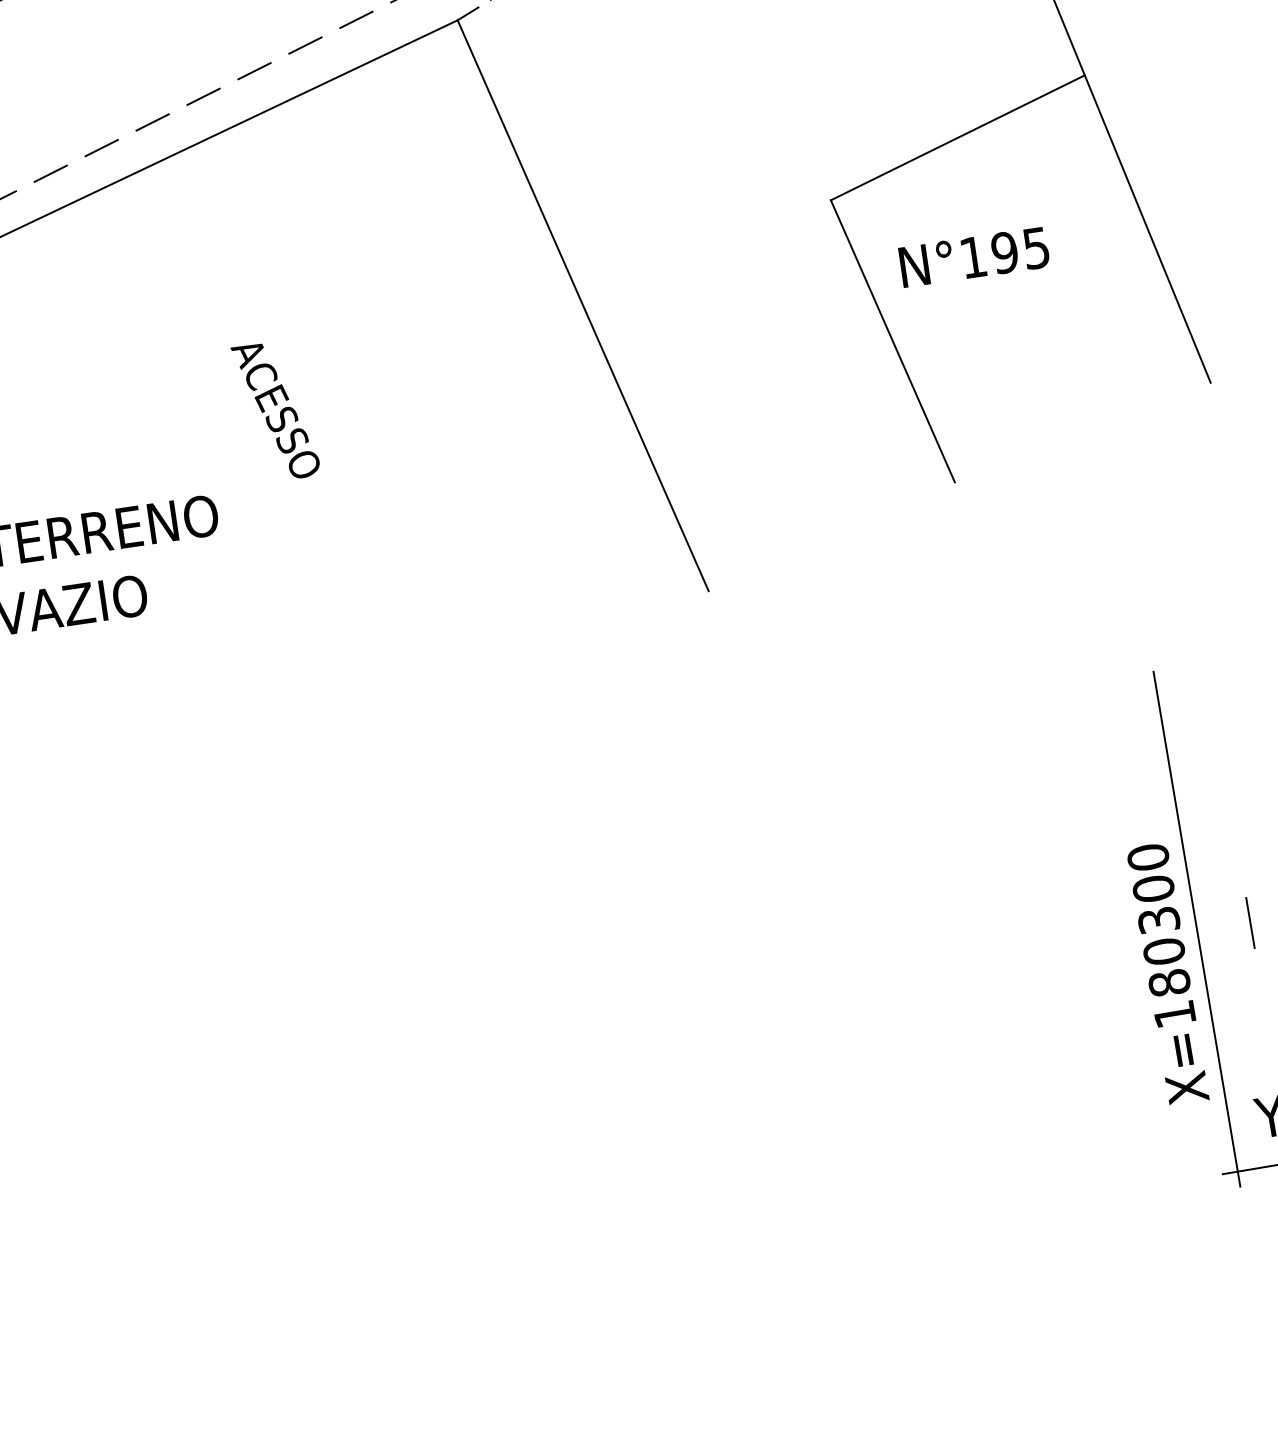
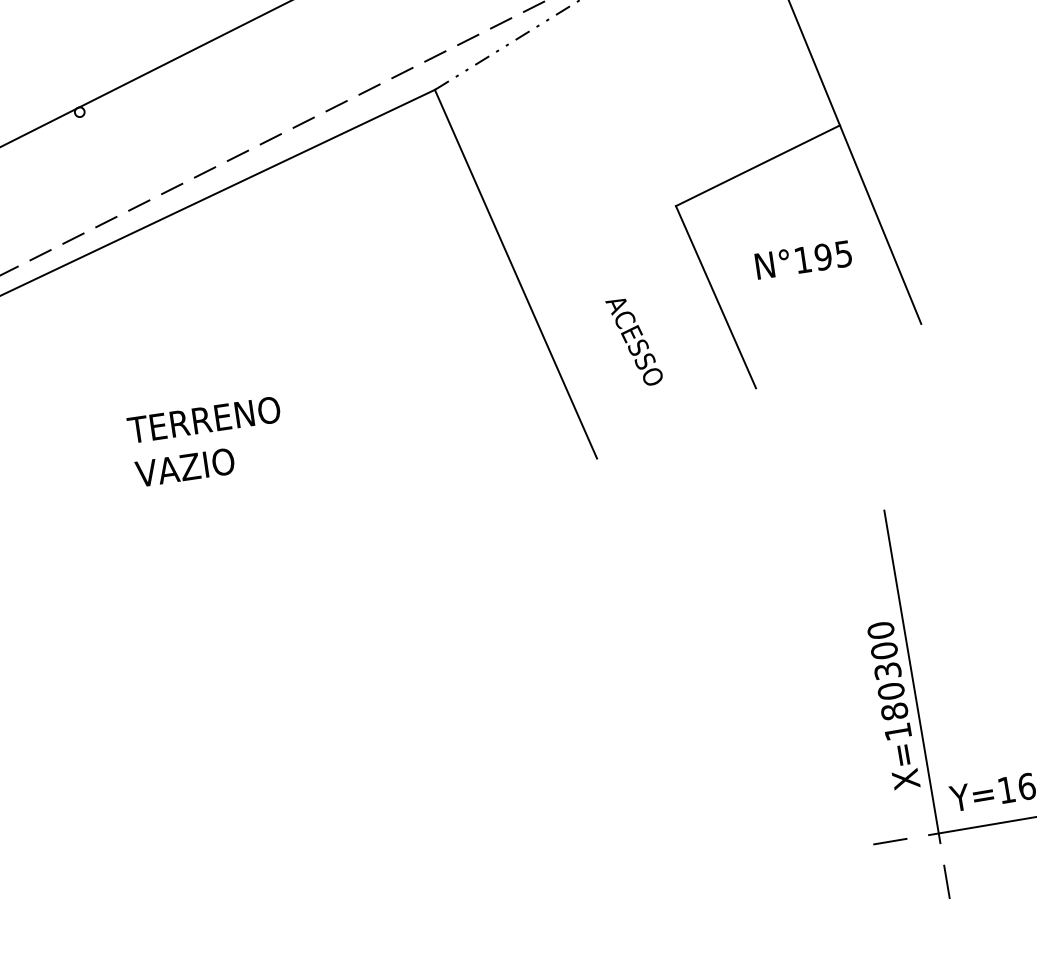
text: (972, 256) -> (802, 259), moved
text: (274, 409) -> (633, 341), moved
line: (1249, 922) -> (946, 881), moved
line: (1163, 1184) -> (890, 841), added

